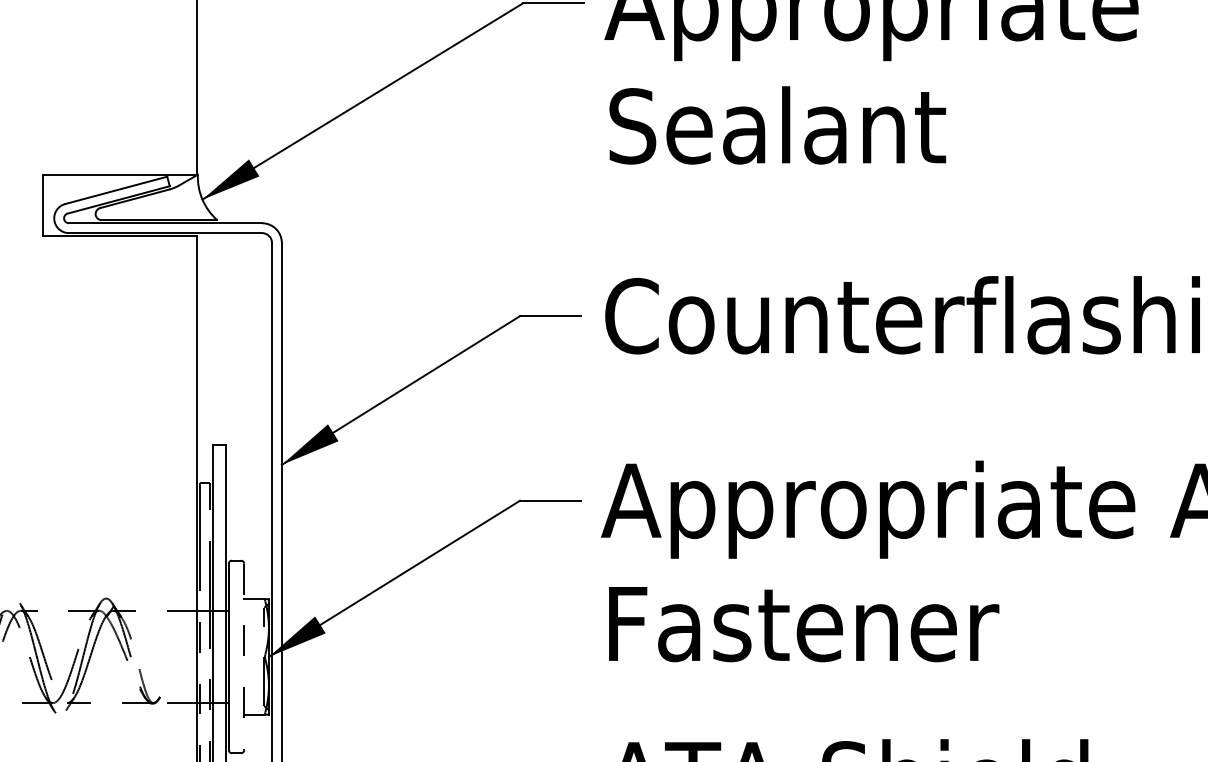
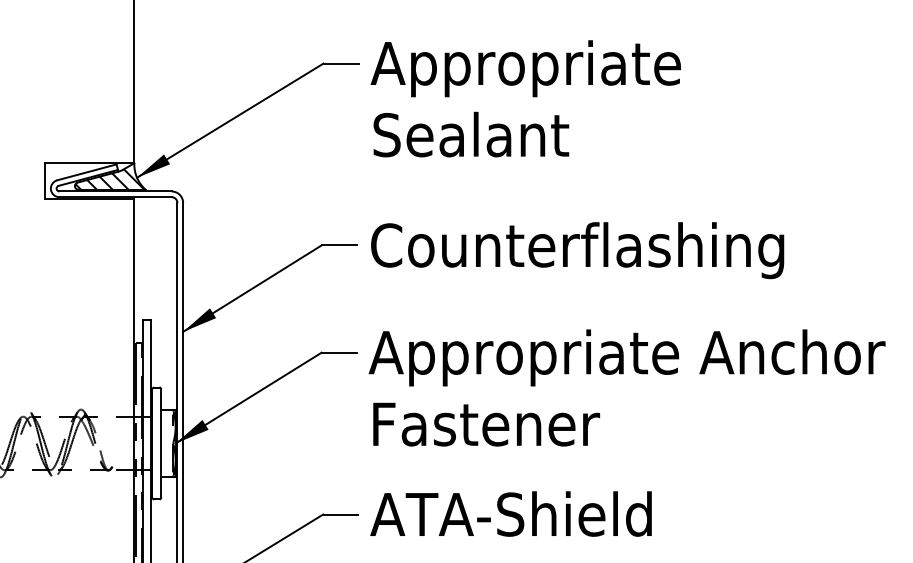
hatch: (155, 197) -> (109, 176), added
line: (244, 656) -> (161, 443), dashed -> solid

